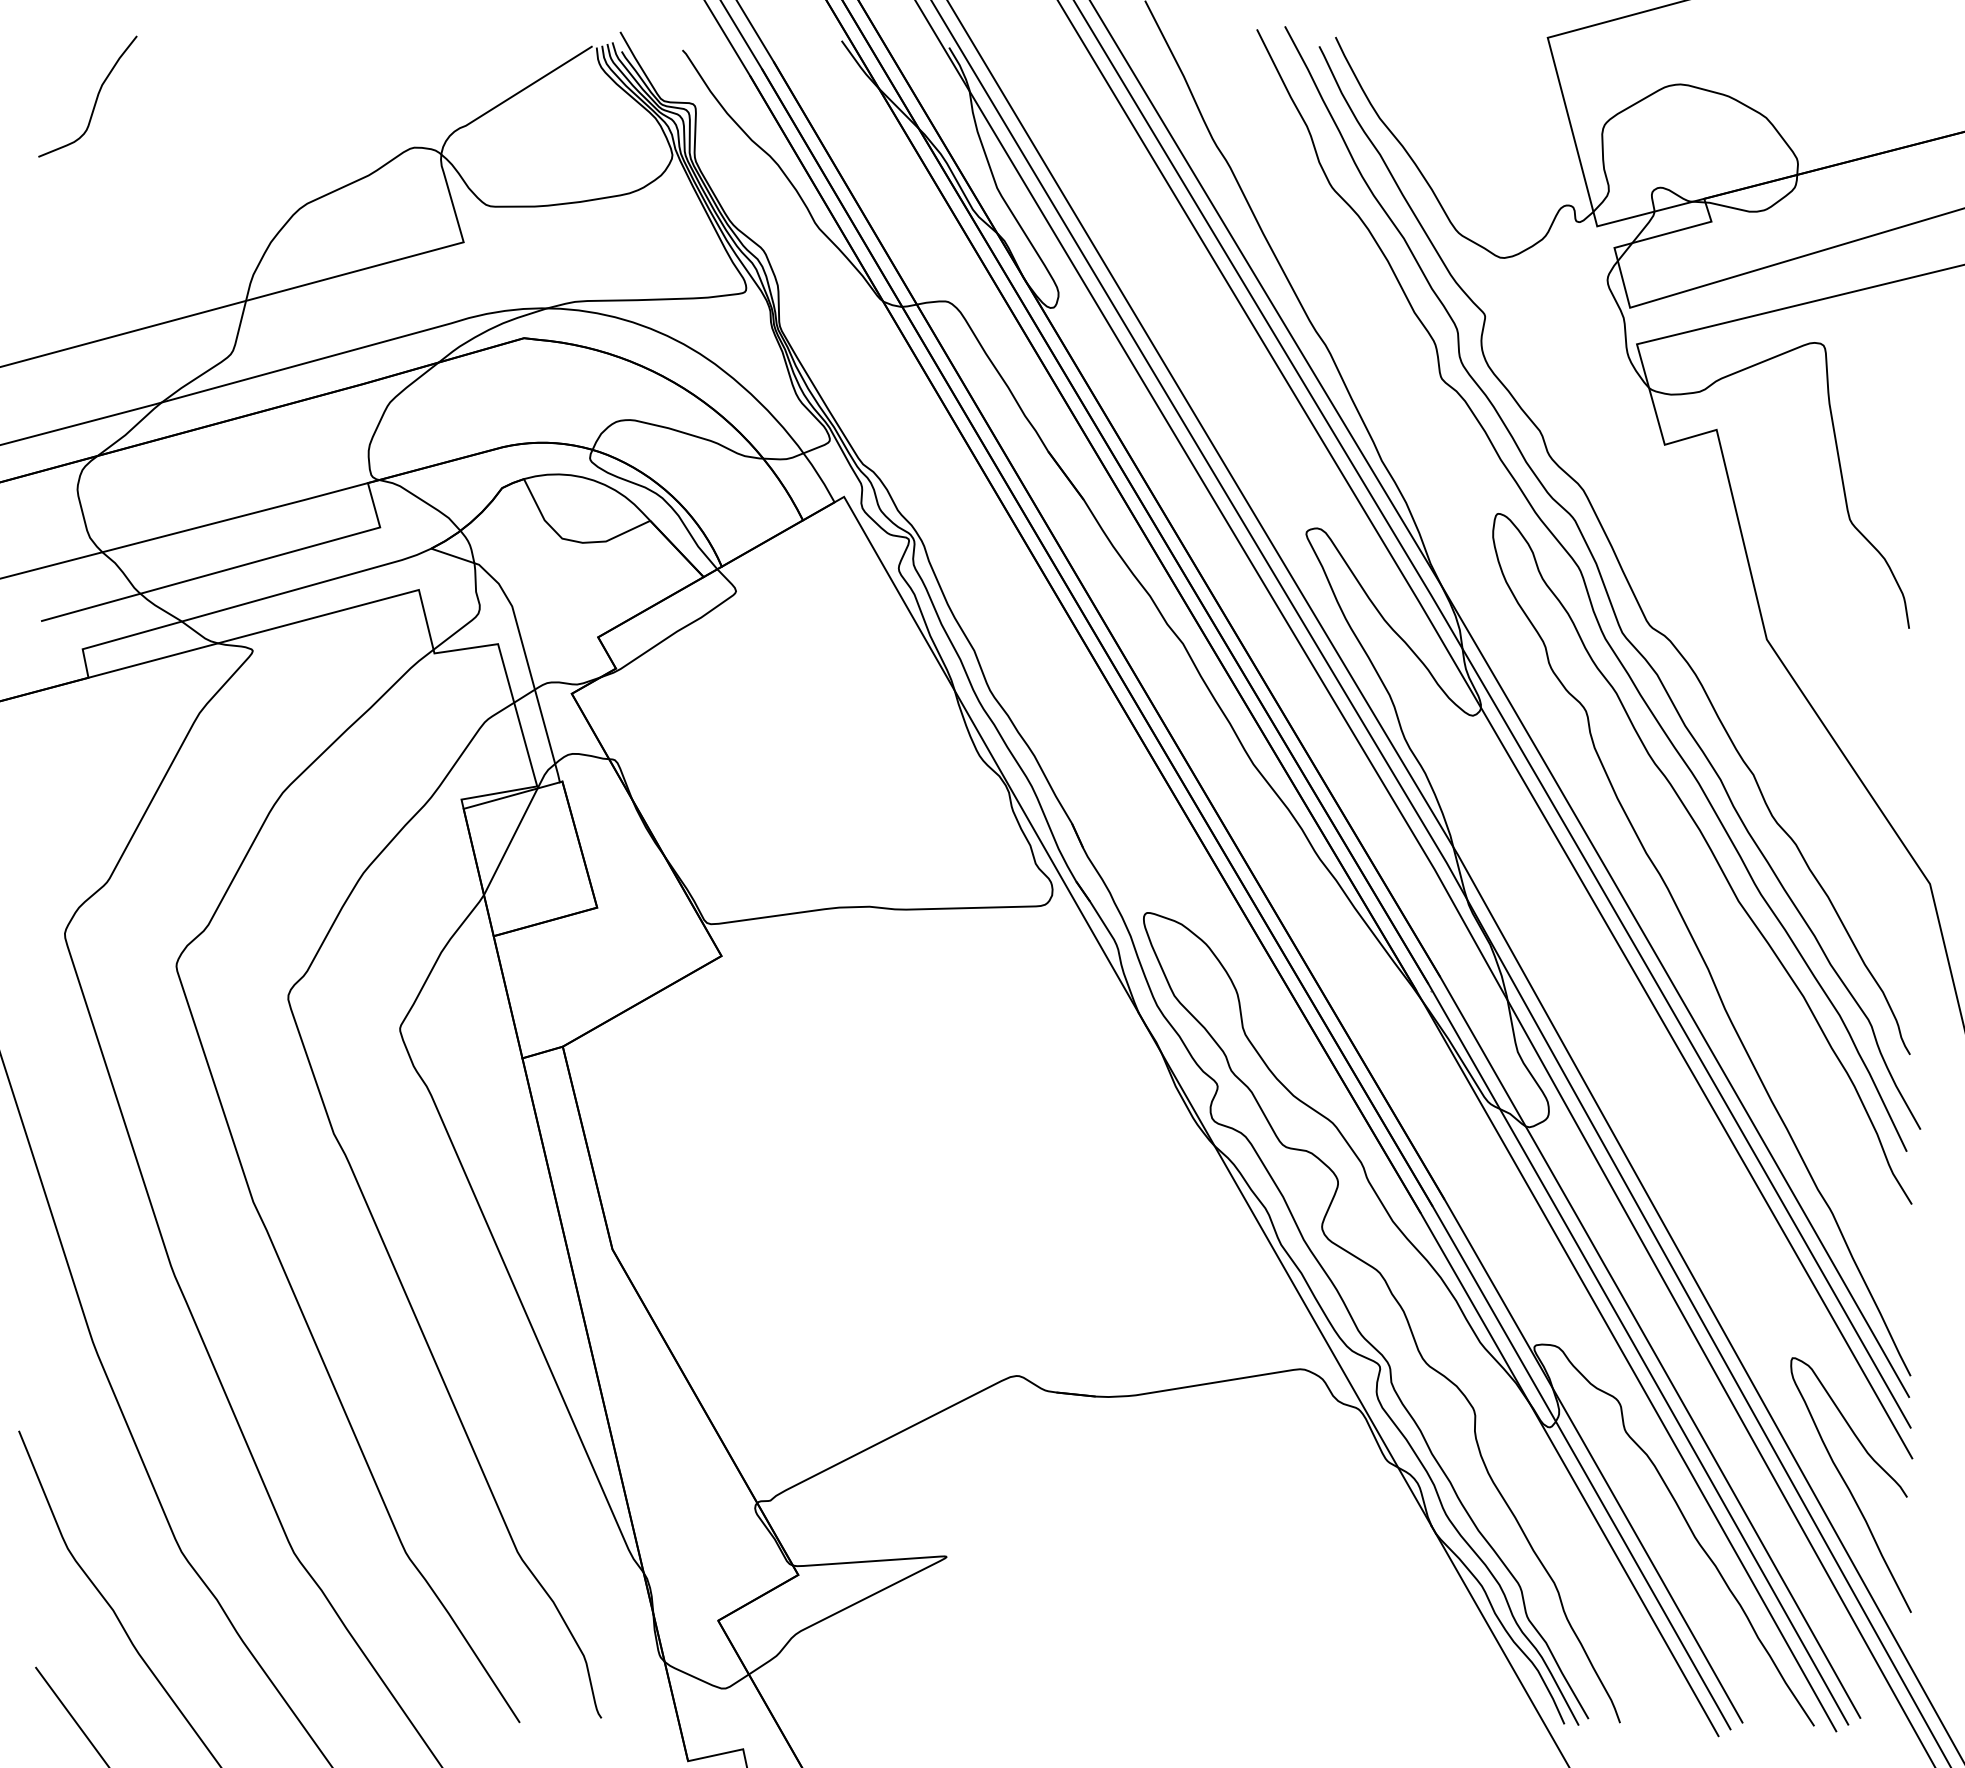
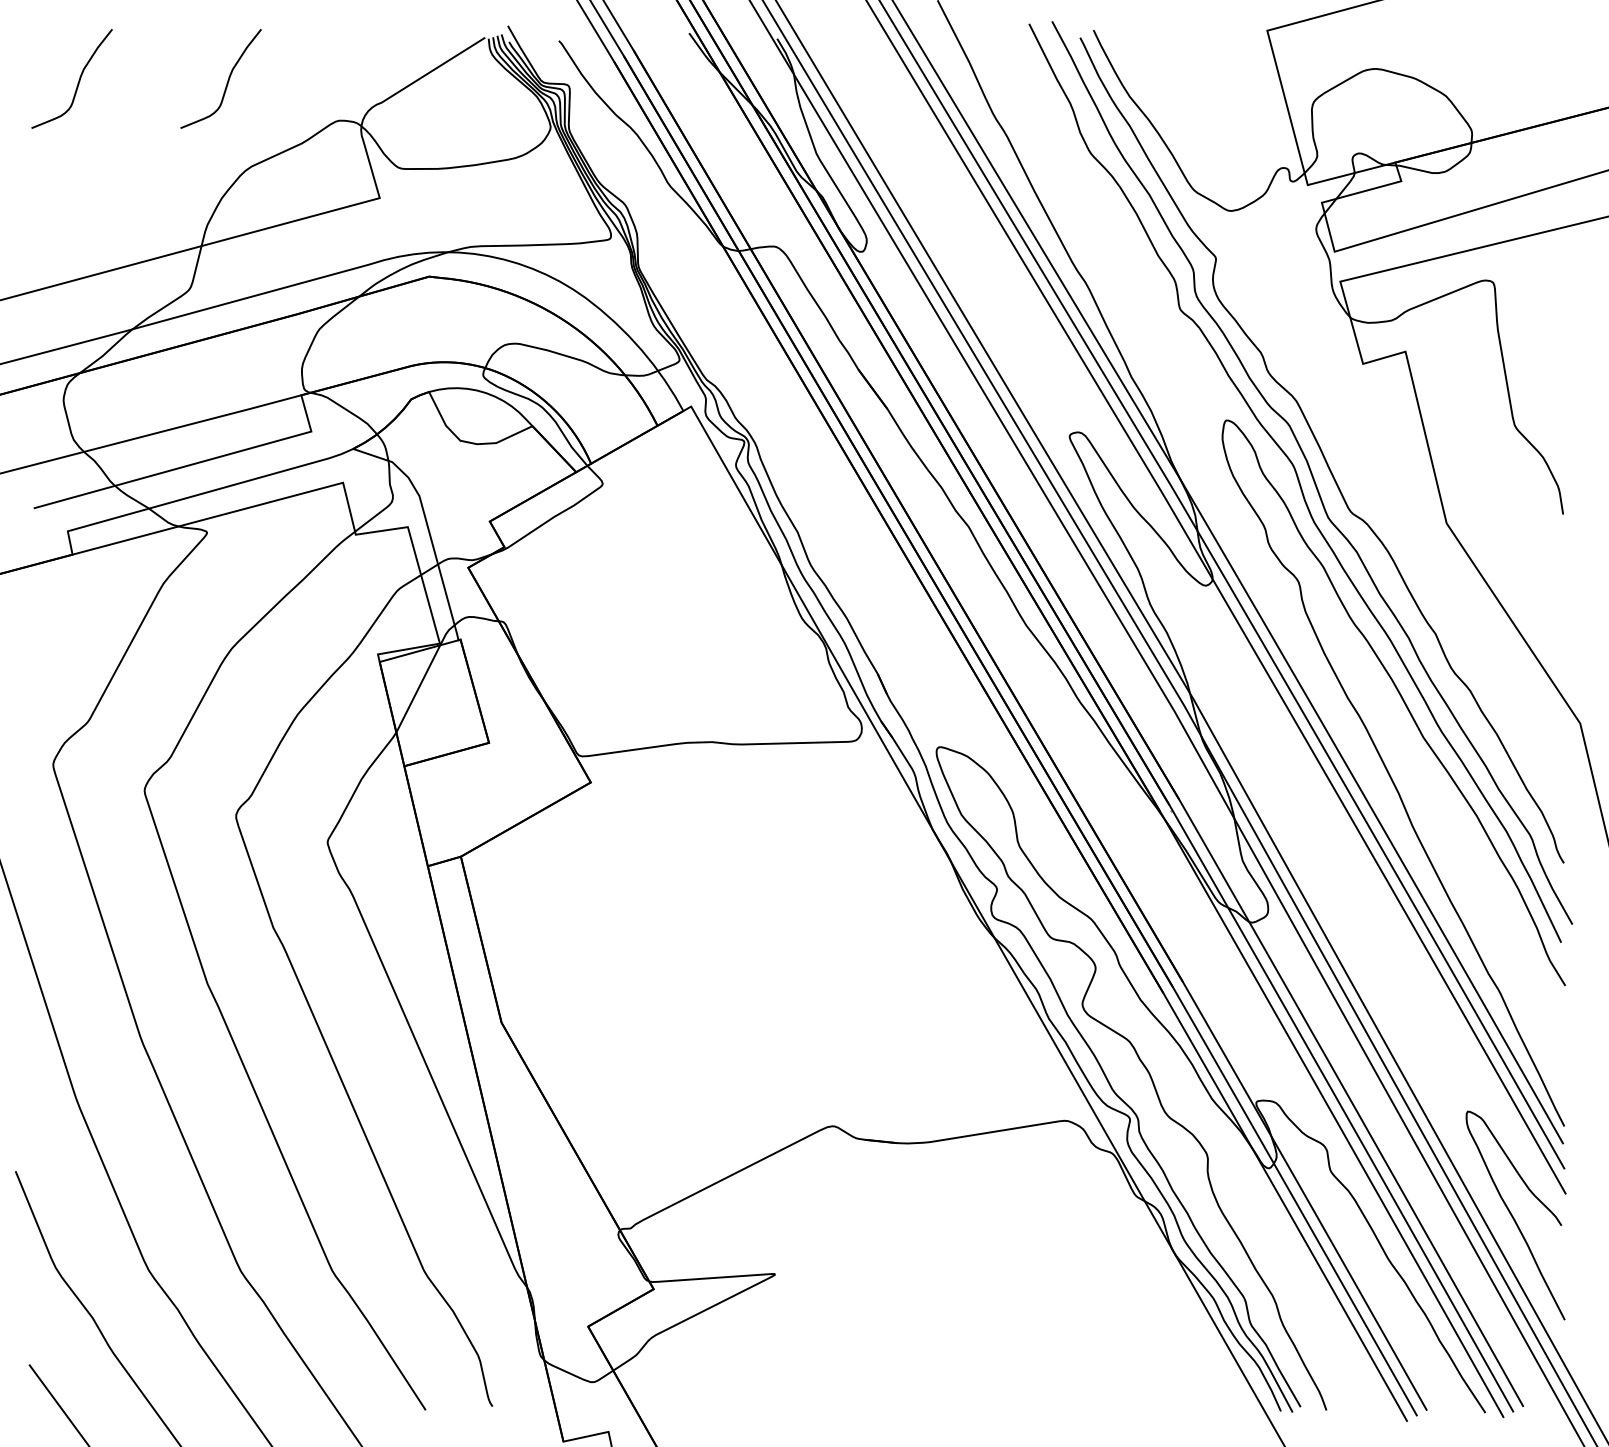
curve: (277, 99) -> (227, 81), added

